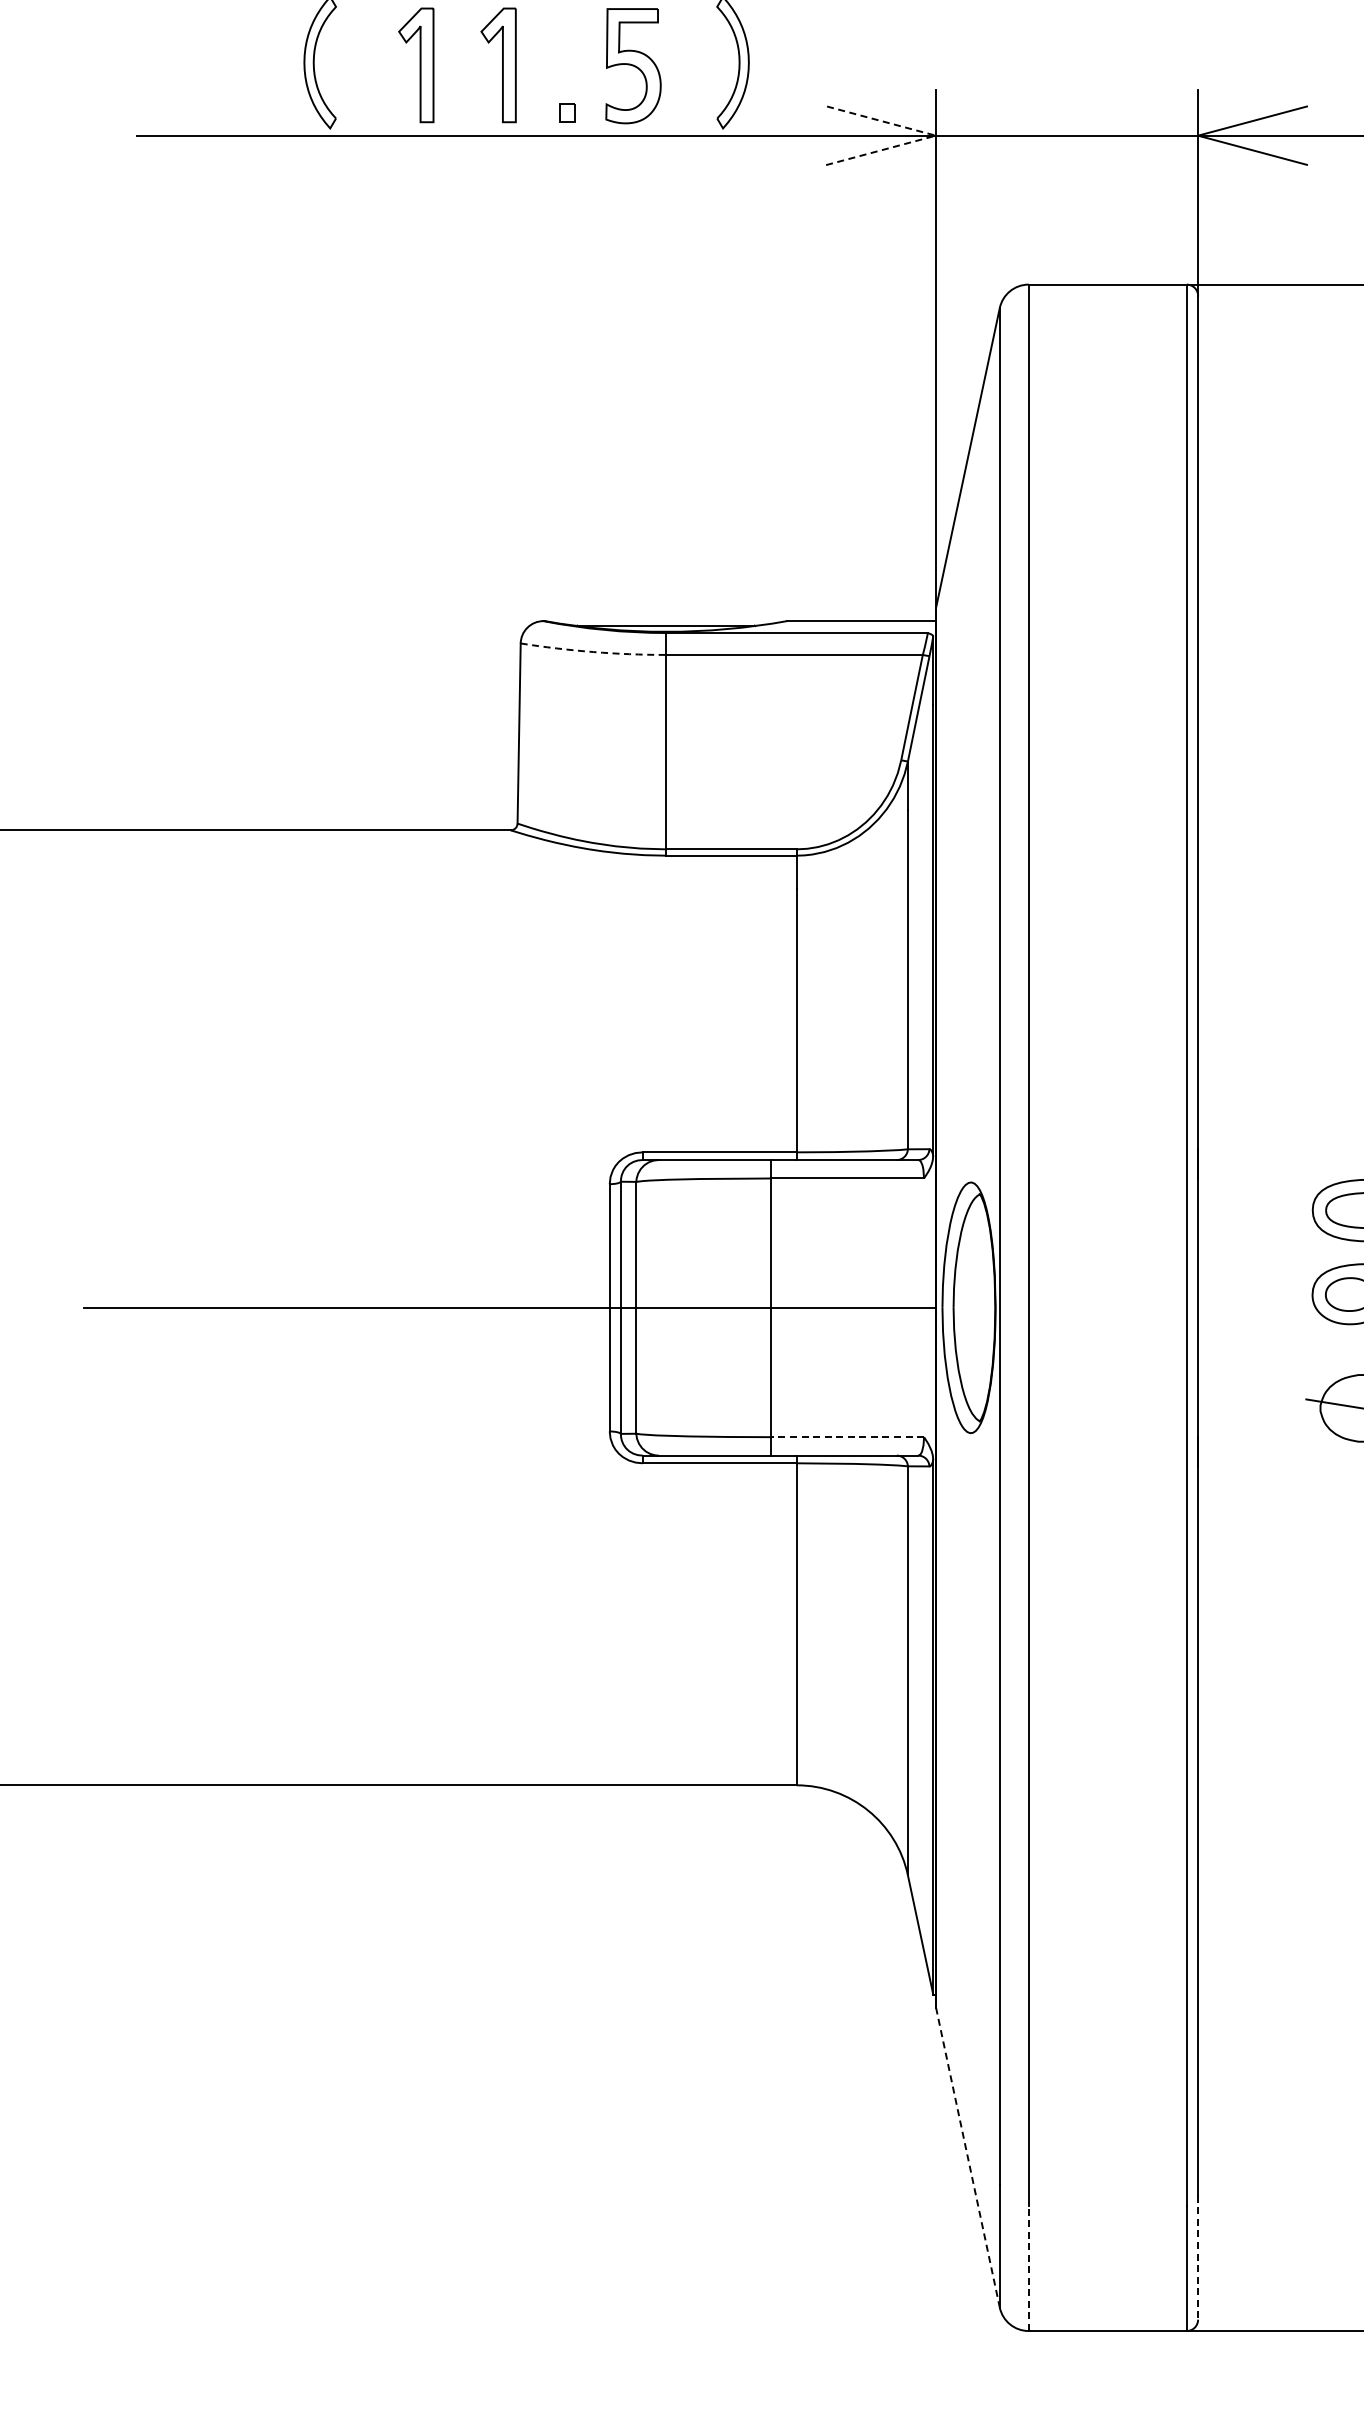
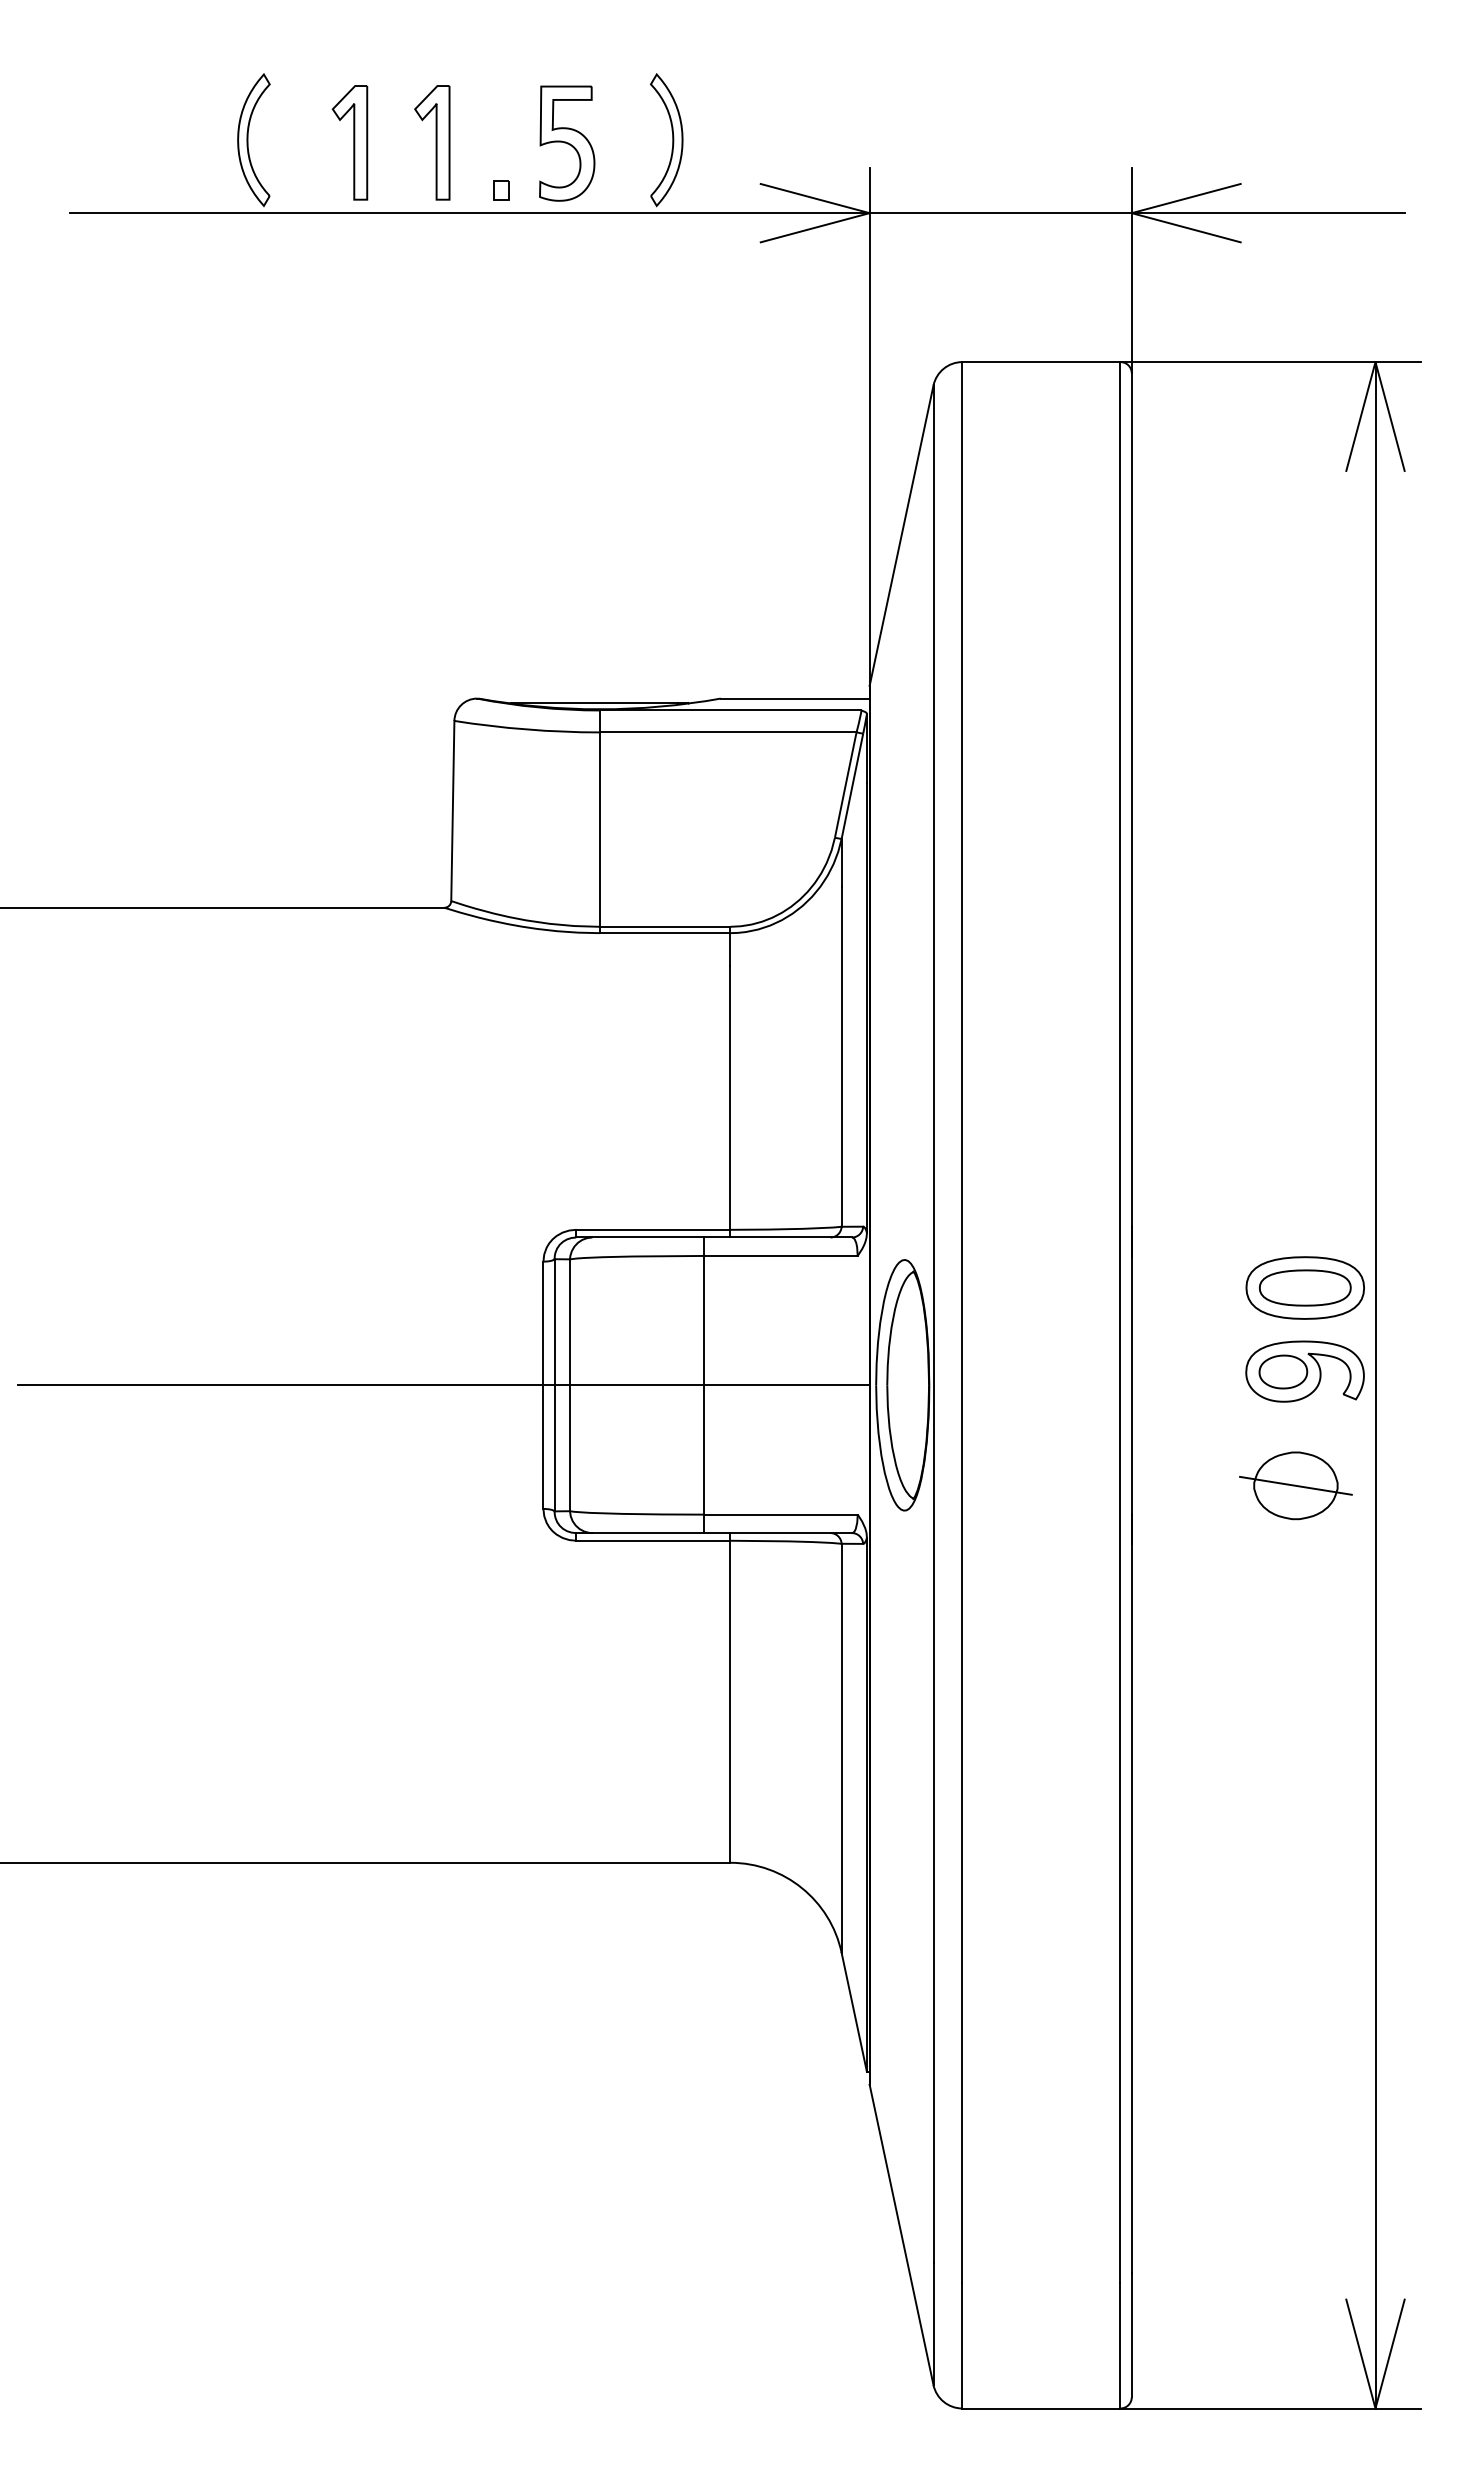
line: (935, 136) -> (869, 213), dashed -> solid
arc: (592, 652) -> (526, 729), dashed -> solid
line: (847, 1437) -> (781, 1514), dashed -> solid
line: (967, 2158) -> (901, 2235), dashed -> solid
line: (1197, 2258) -> (1131, 2335), dashed -> solid
line: (1028, 2268) -> (962, 2345), dashed -> solid

